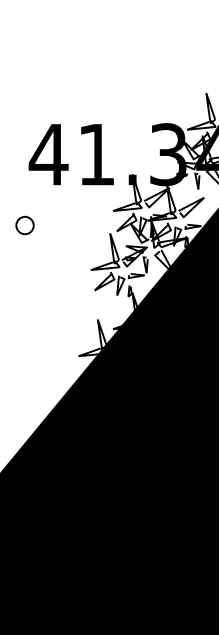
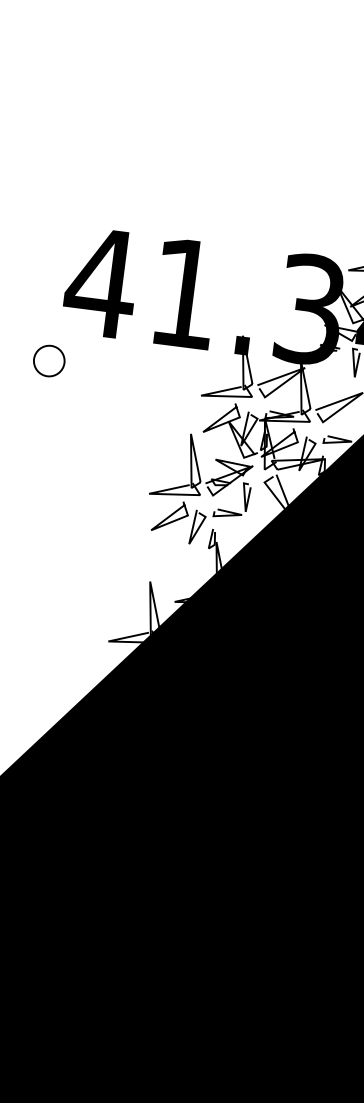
circle: (24, 225) -> (48, 360), moved

